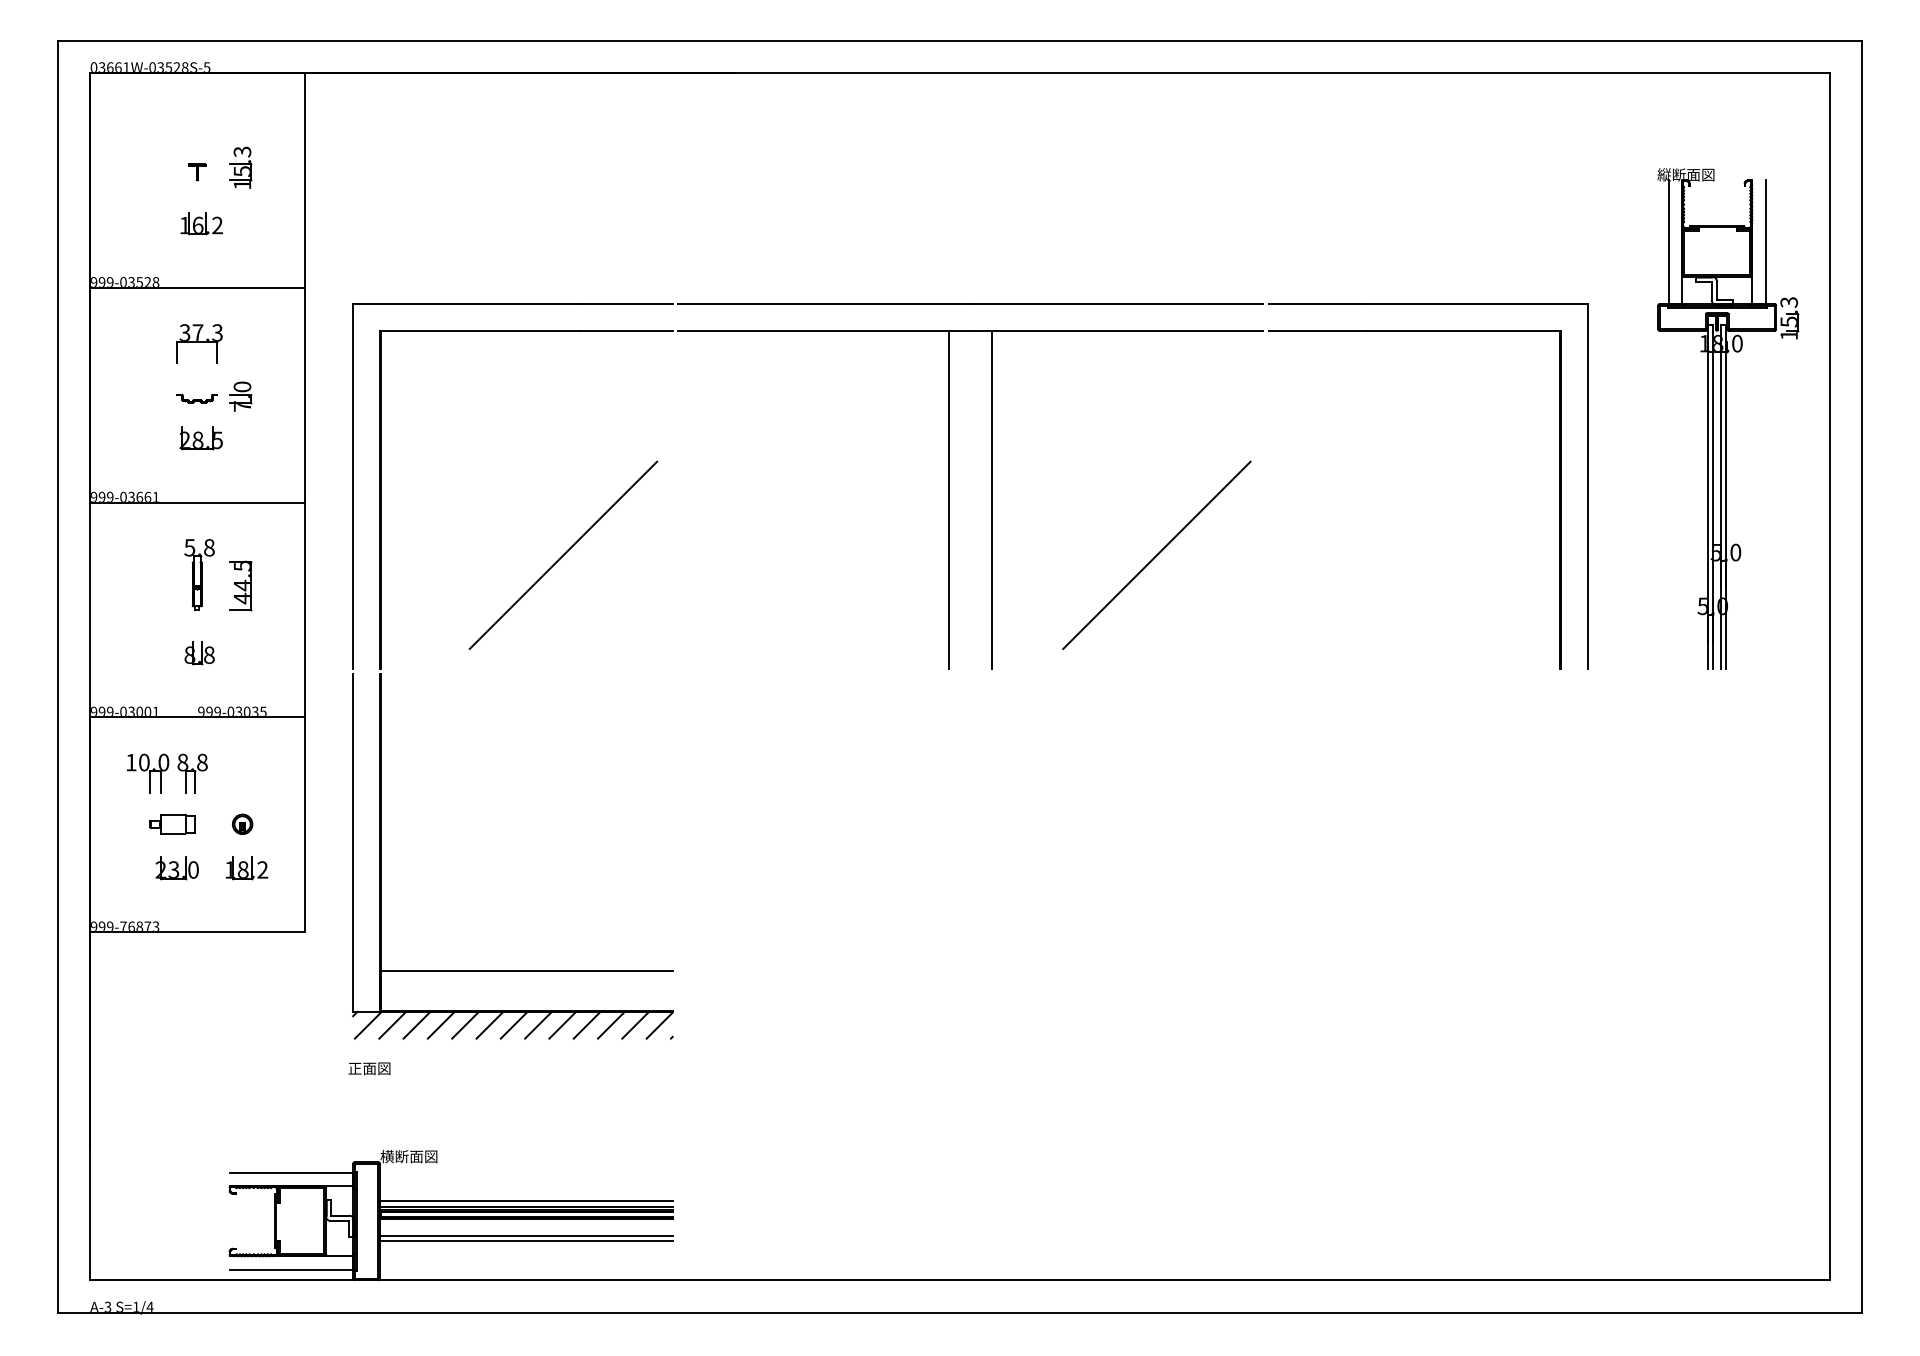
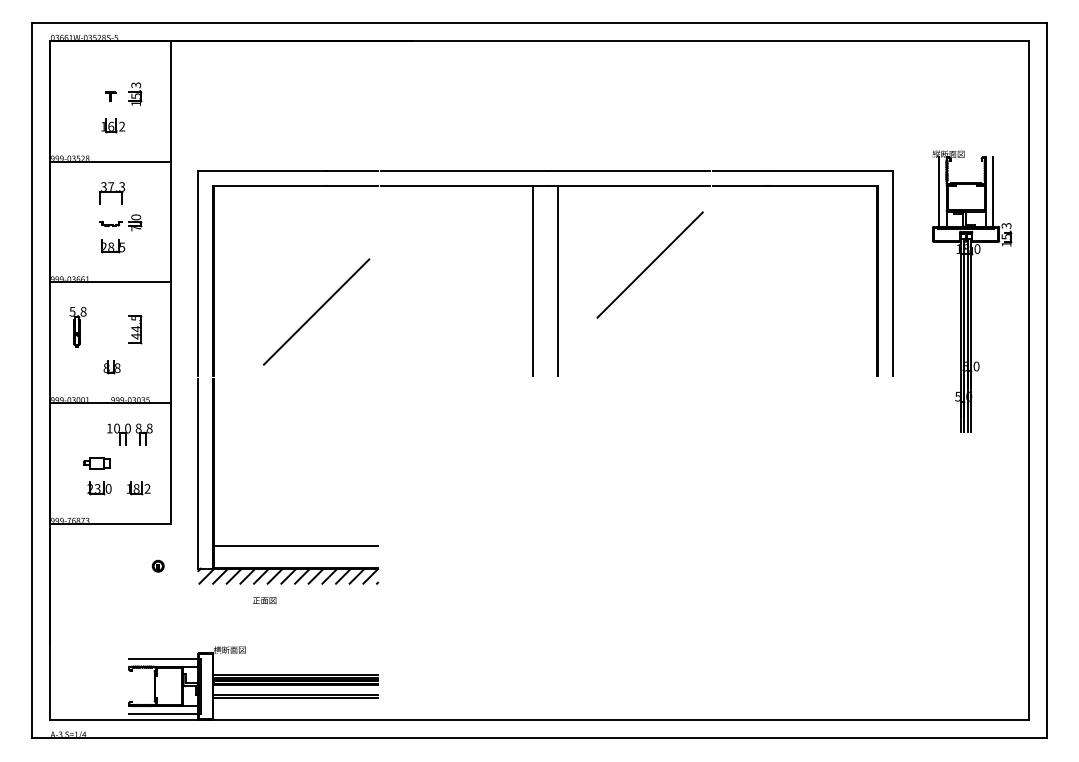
part: (1728, 419) -> (972, 291), moved
line: (1155, 554) -> (649, 264), moved
part: (198, 573) -> (77, 326), moved
part: (166, 773) -> (129, 434), moved
part: (241, 822) -> (157, 565), moved
text: (369, 1068) -> (264, 600), moved

